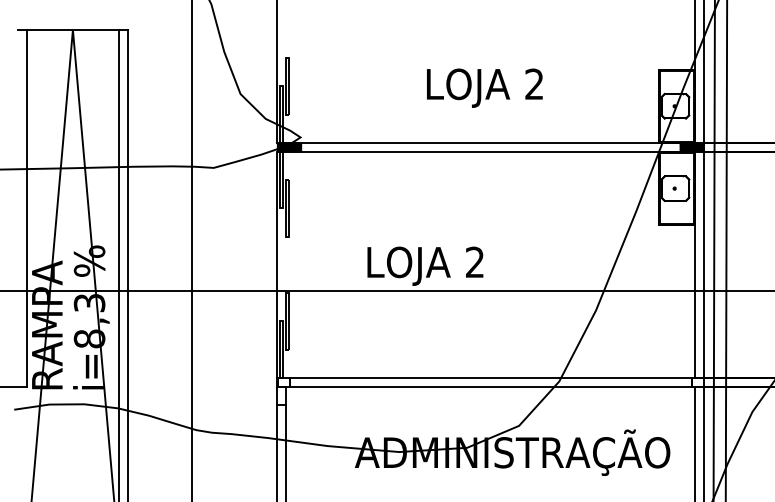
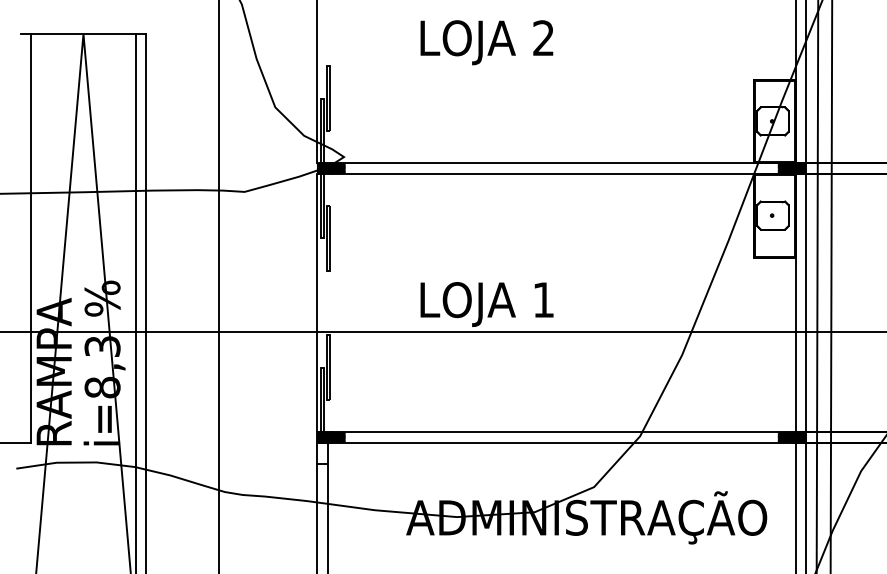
text: (484, 88) -> (486, 42), moved
text: (474, 261) -> (543, 299), 2 -> 1
hatch: (289, 382) -> (331, 437), added
hatch: (692, 382) -> (792, 437), added

